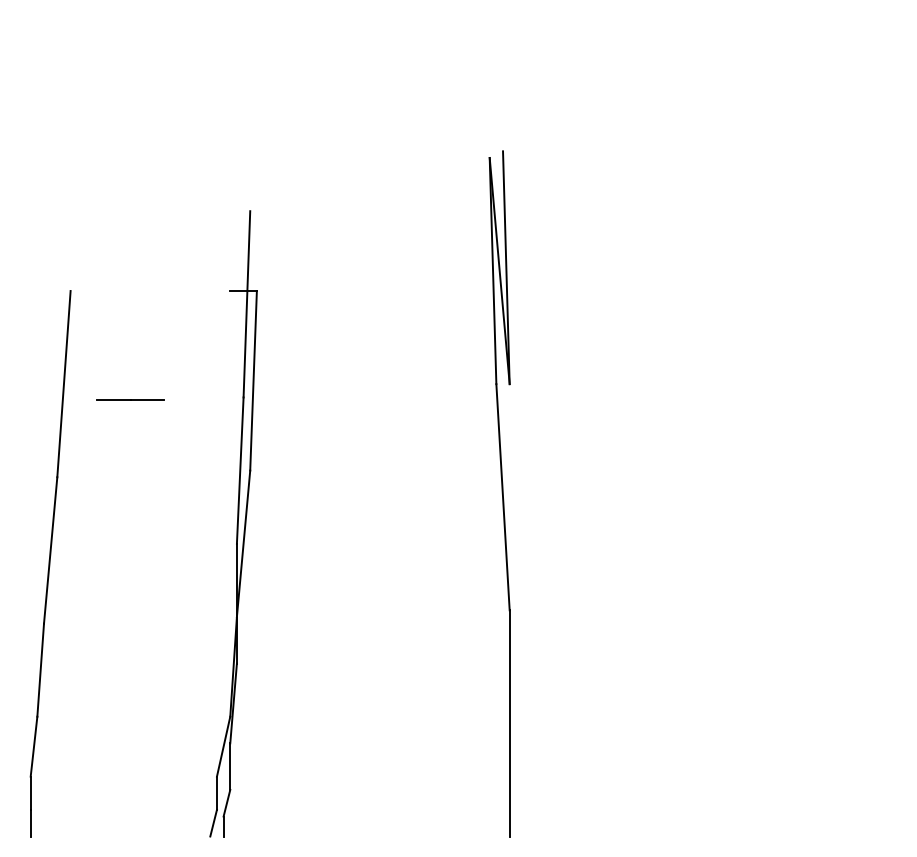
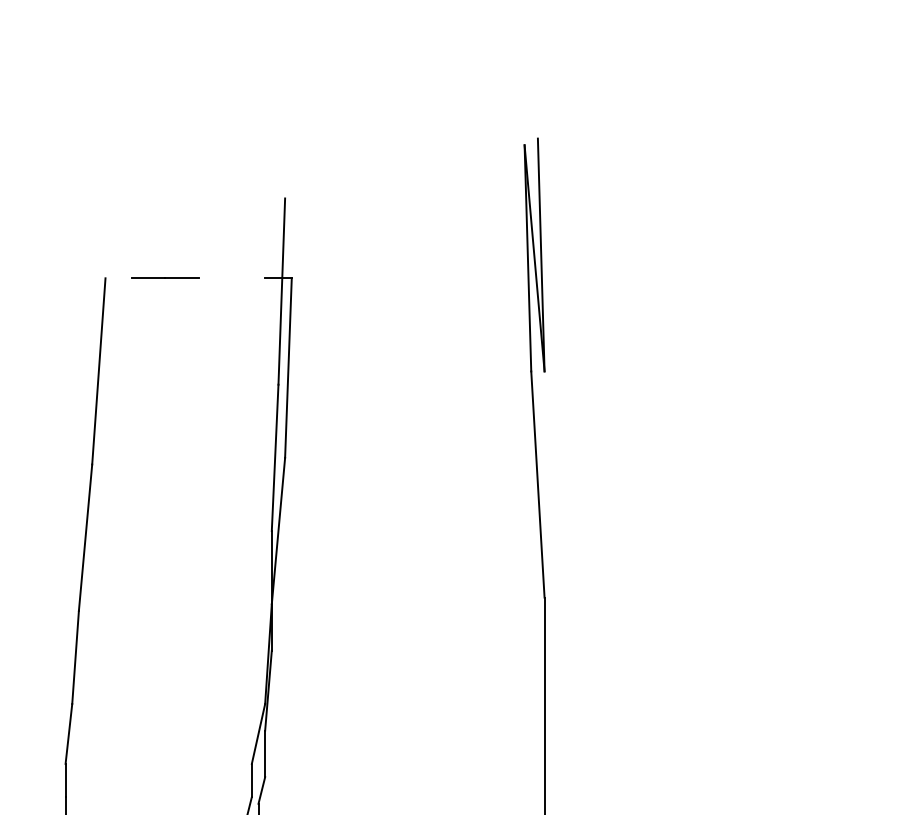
line: (130, 399) -> (165, 277), moved

